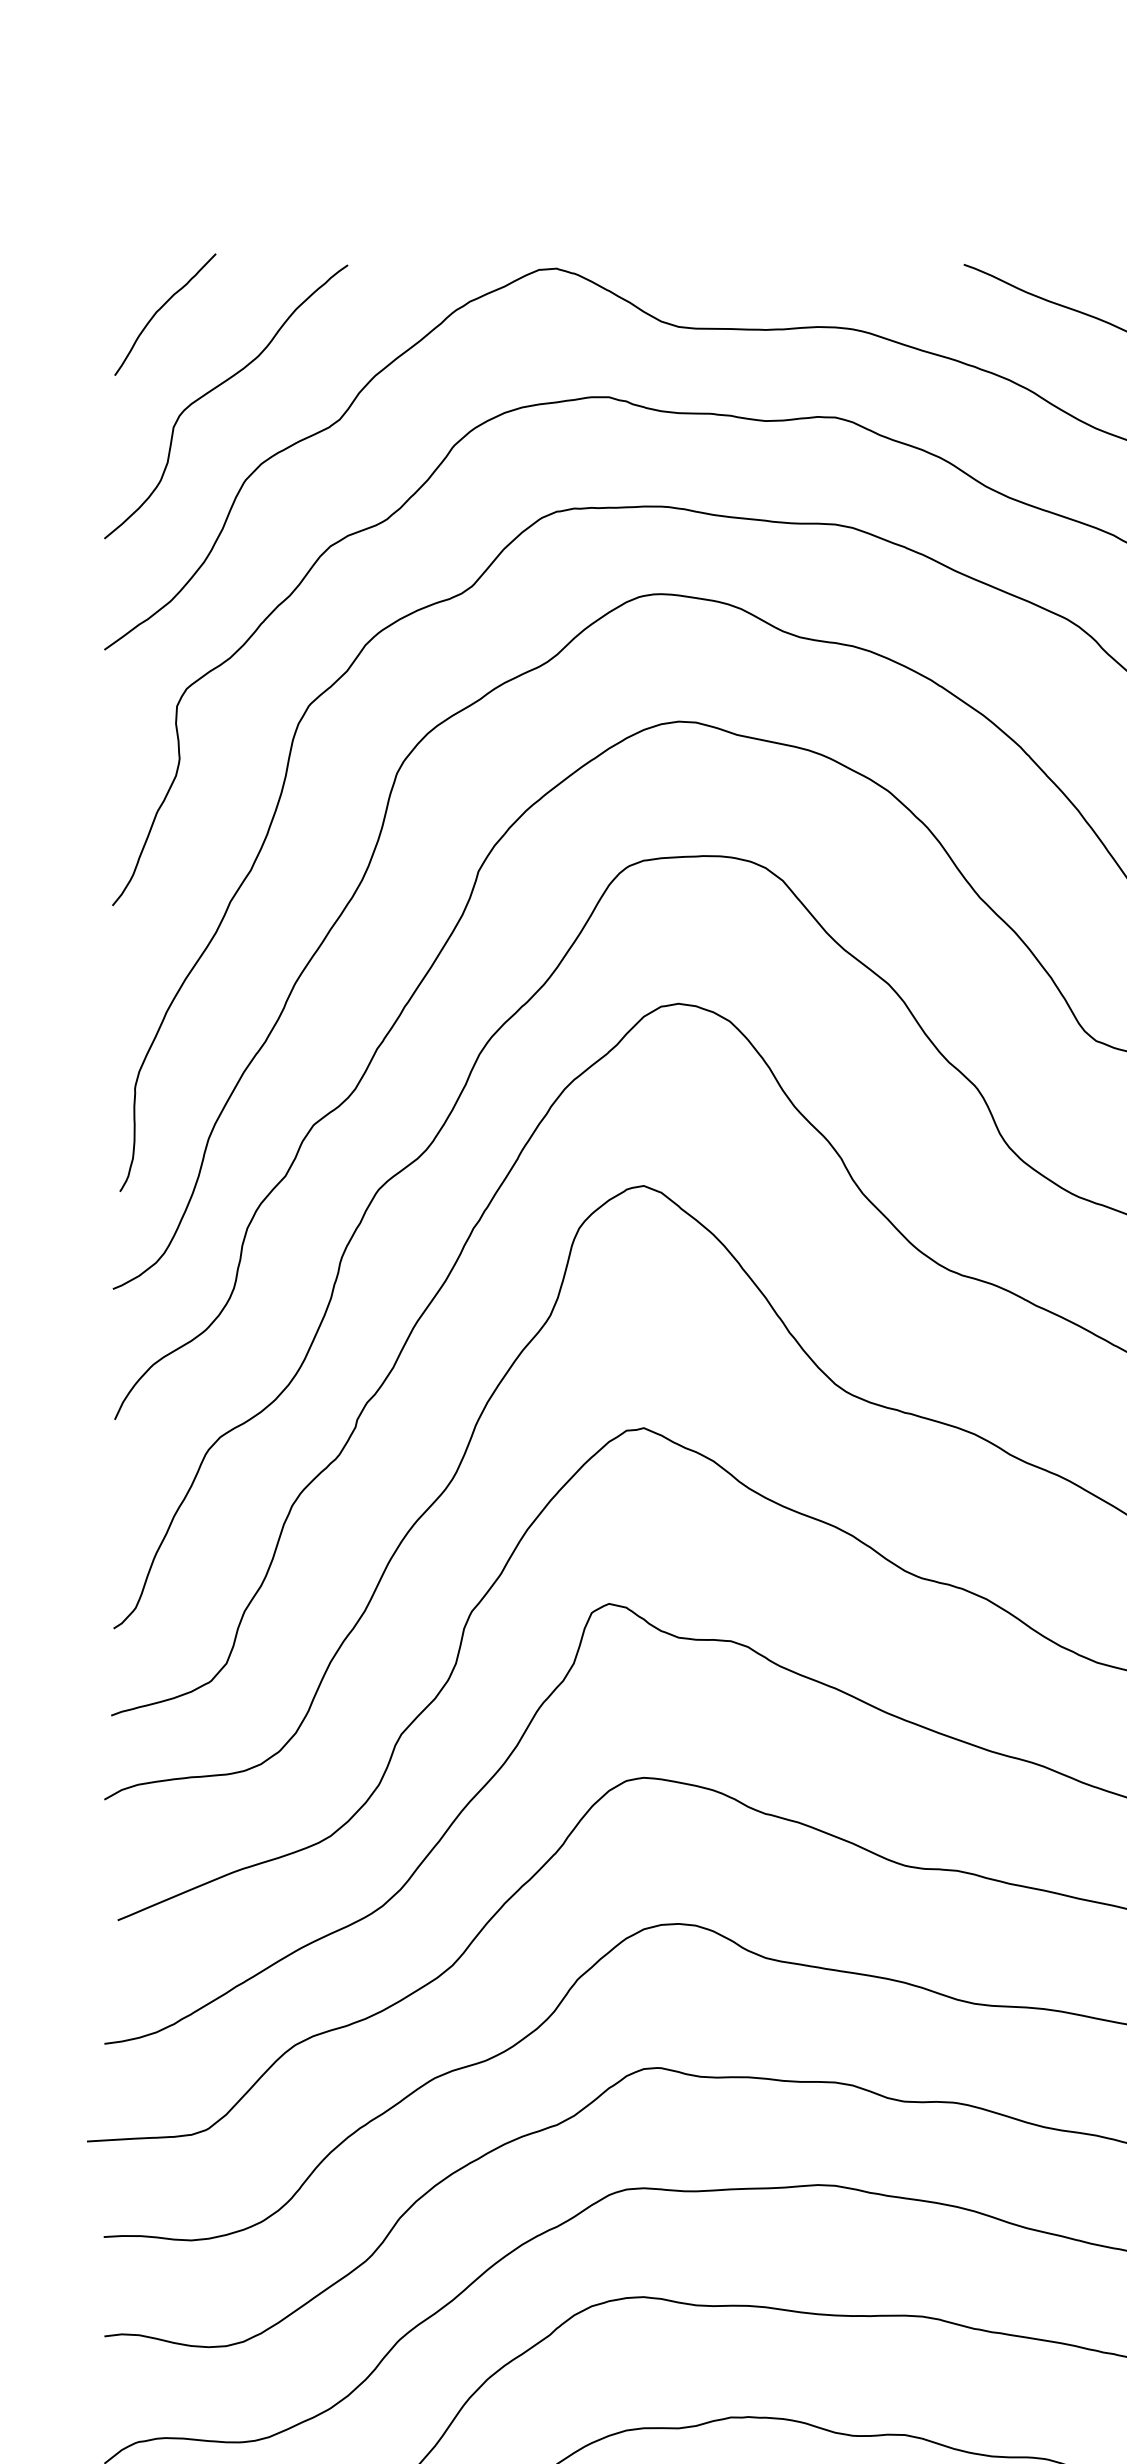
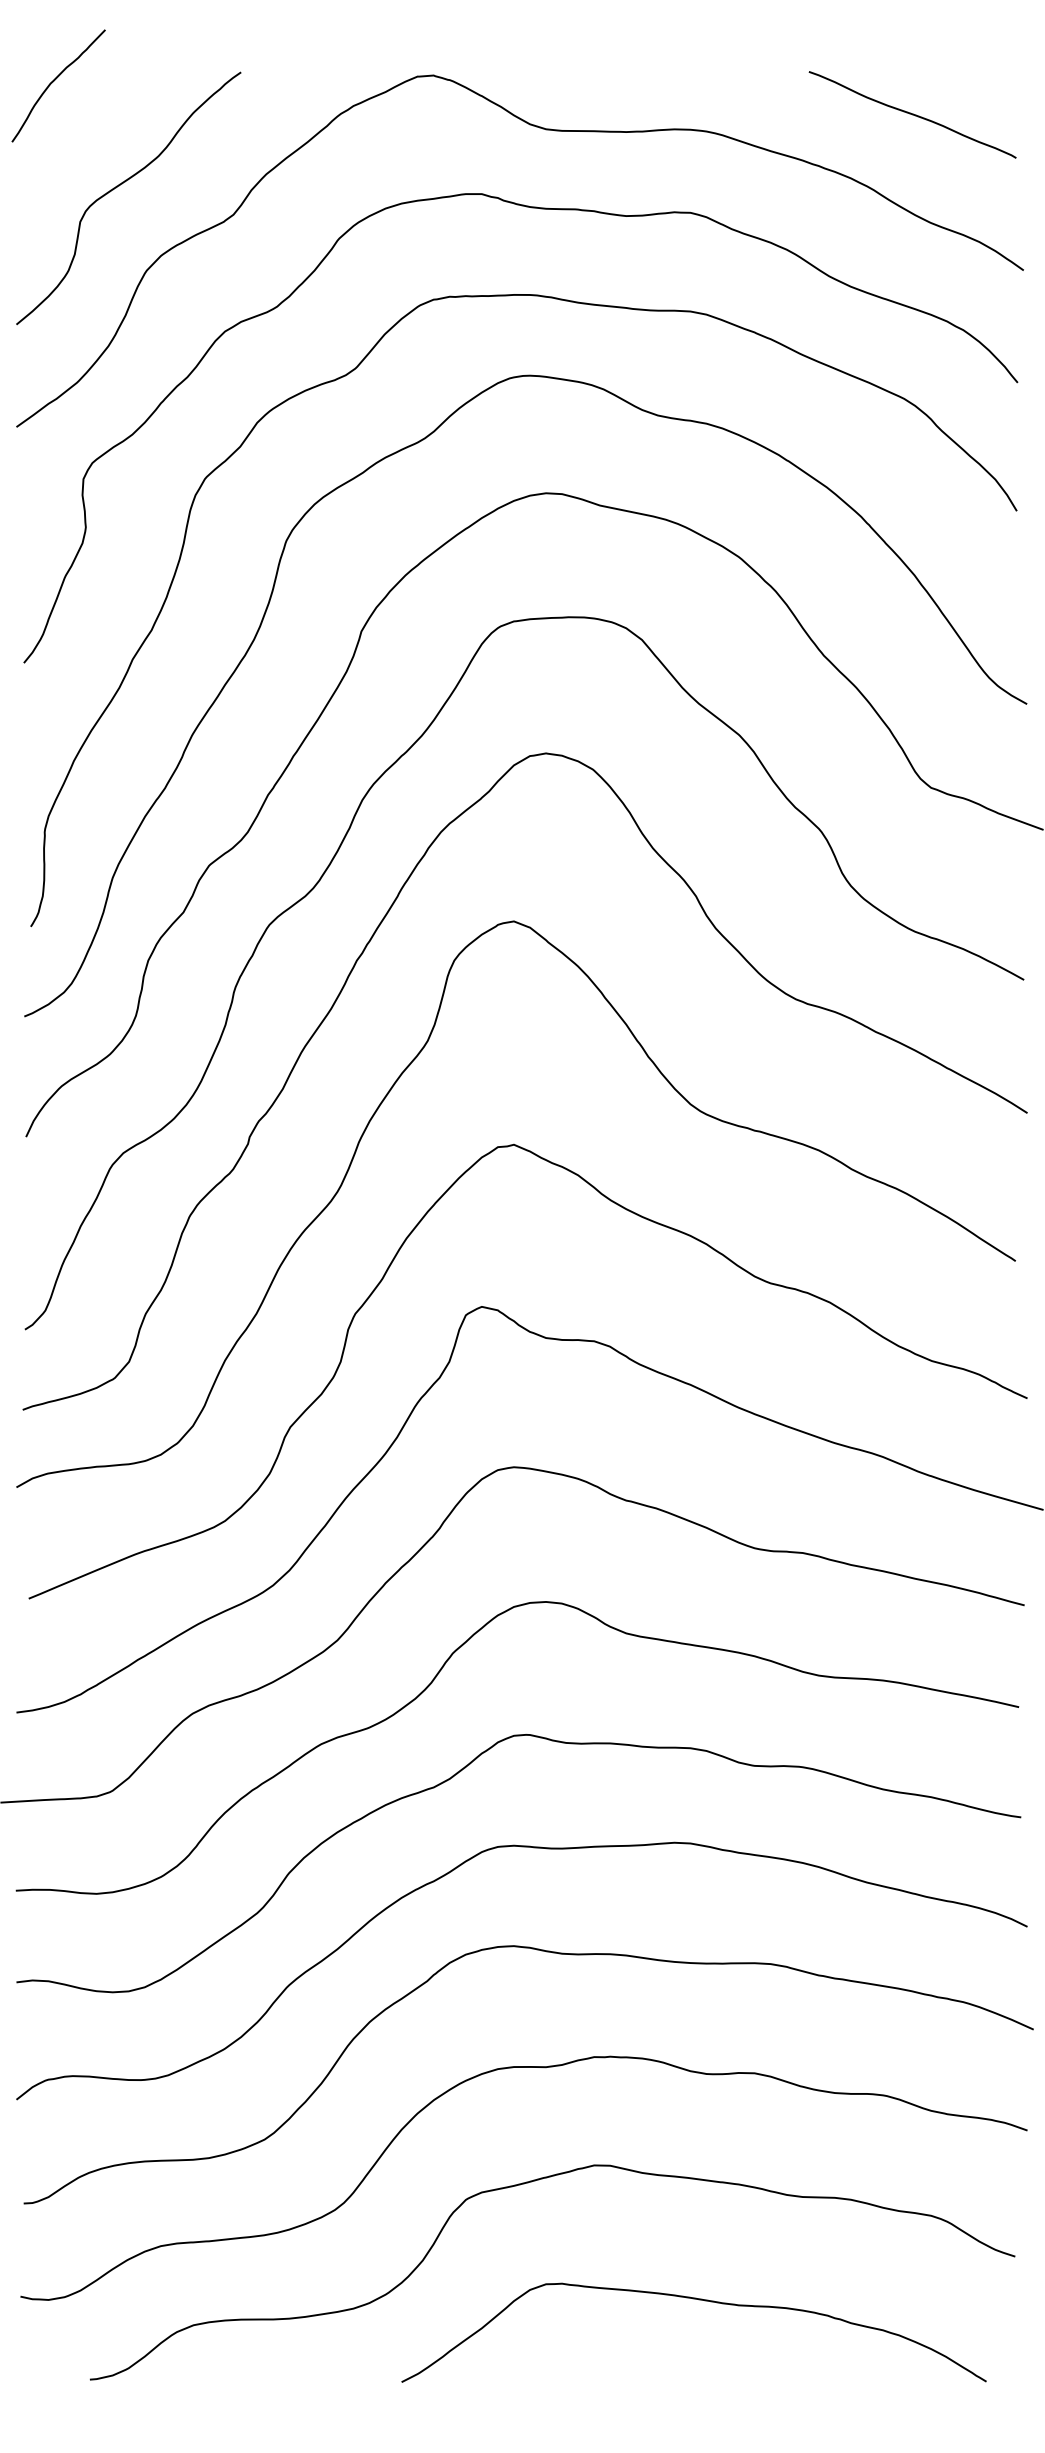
curve: (160, 309) -> (54, 81), moved

